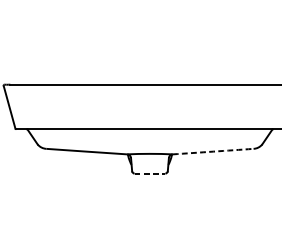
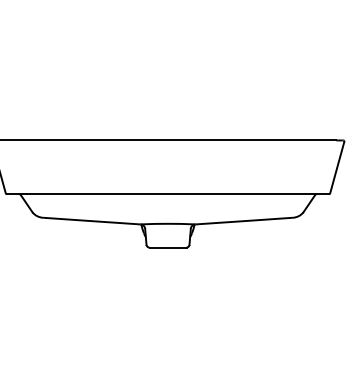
arc: (213, 151) -> (244, 221), dashed -> solid
line: (150, 173) -> (168, 247), dashed -> solid

